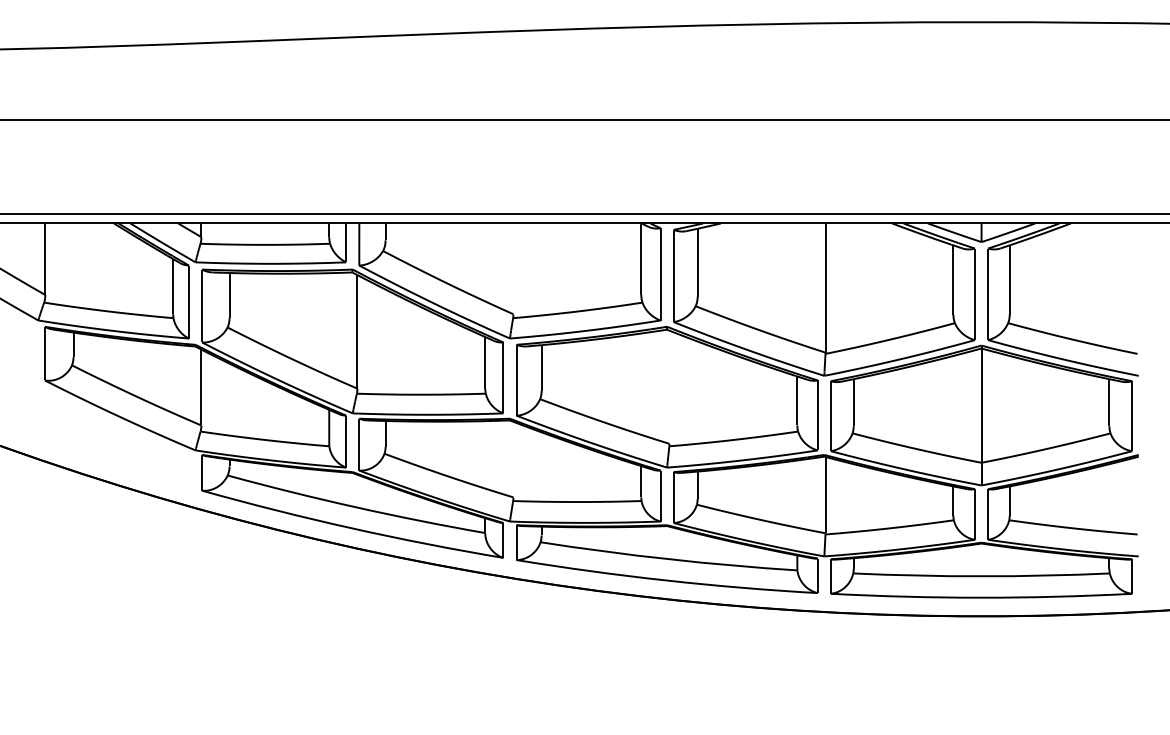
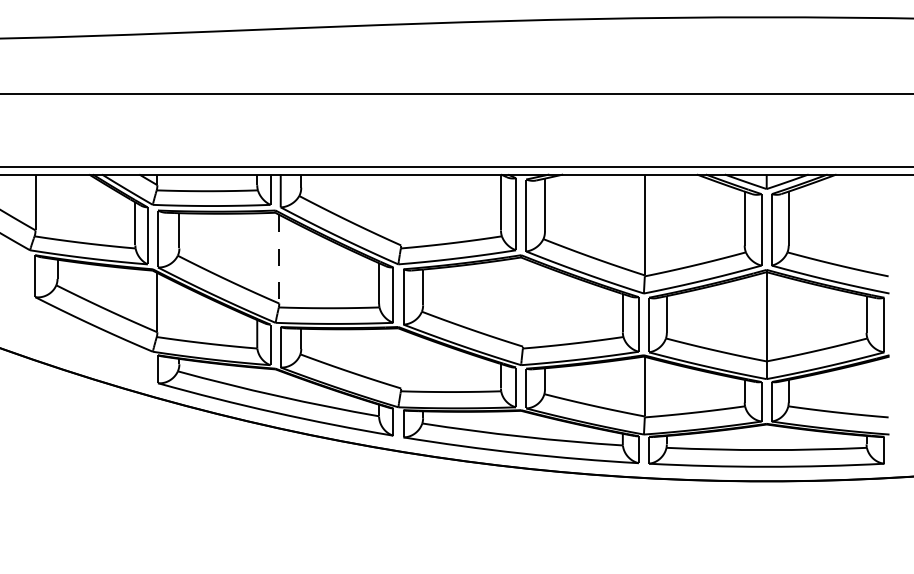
line: (357, 331) -> (279, 258), solid -> dashed

